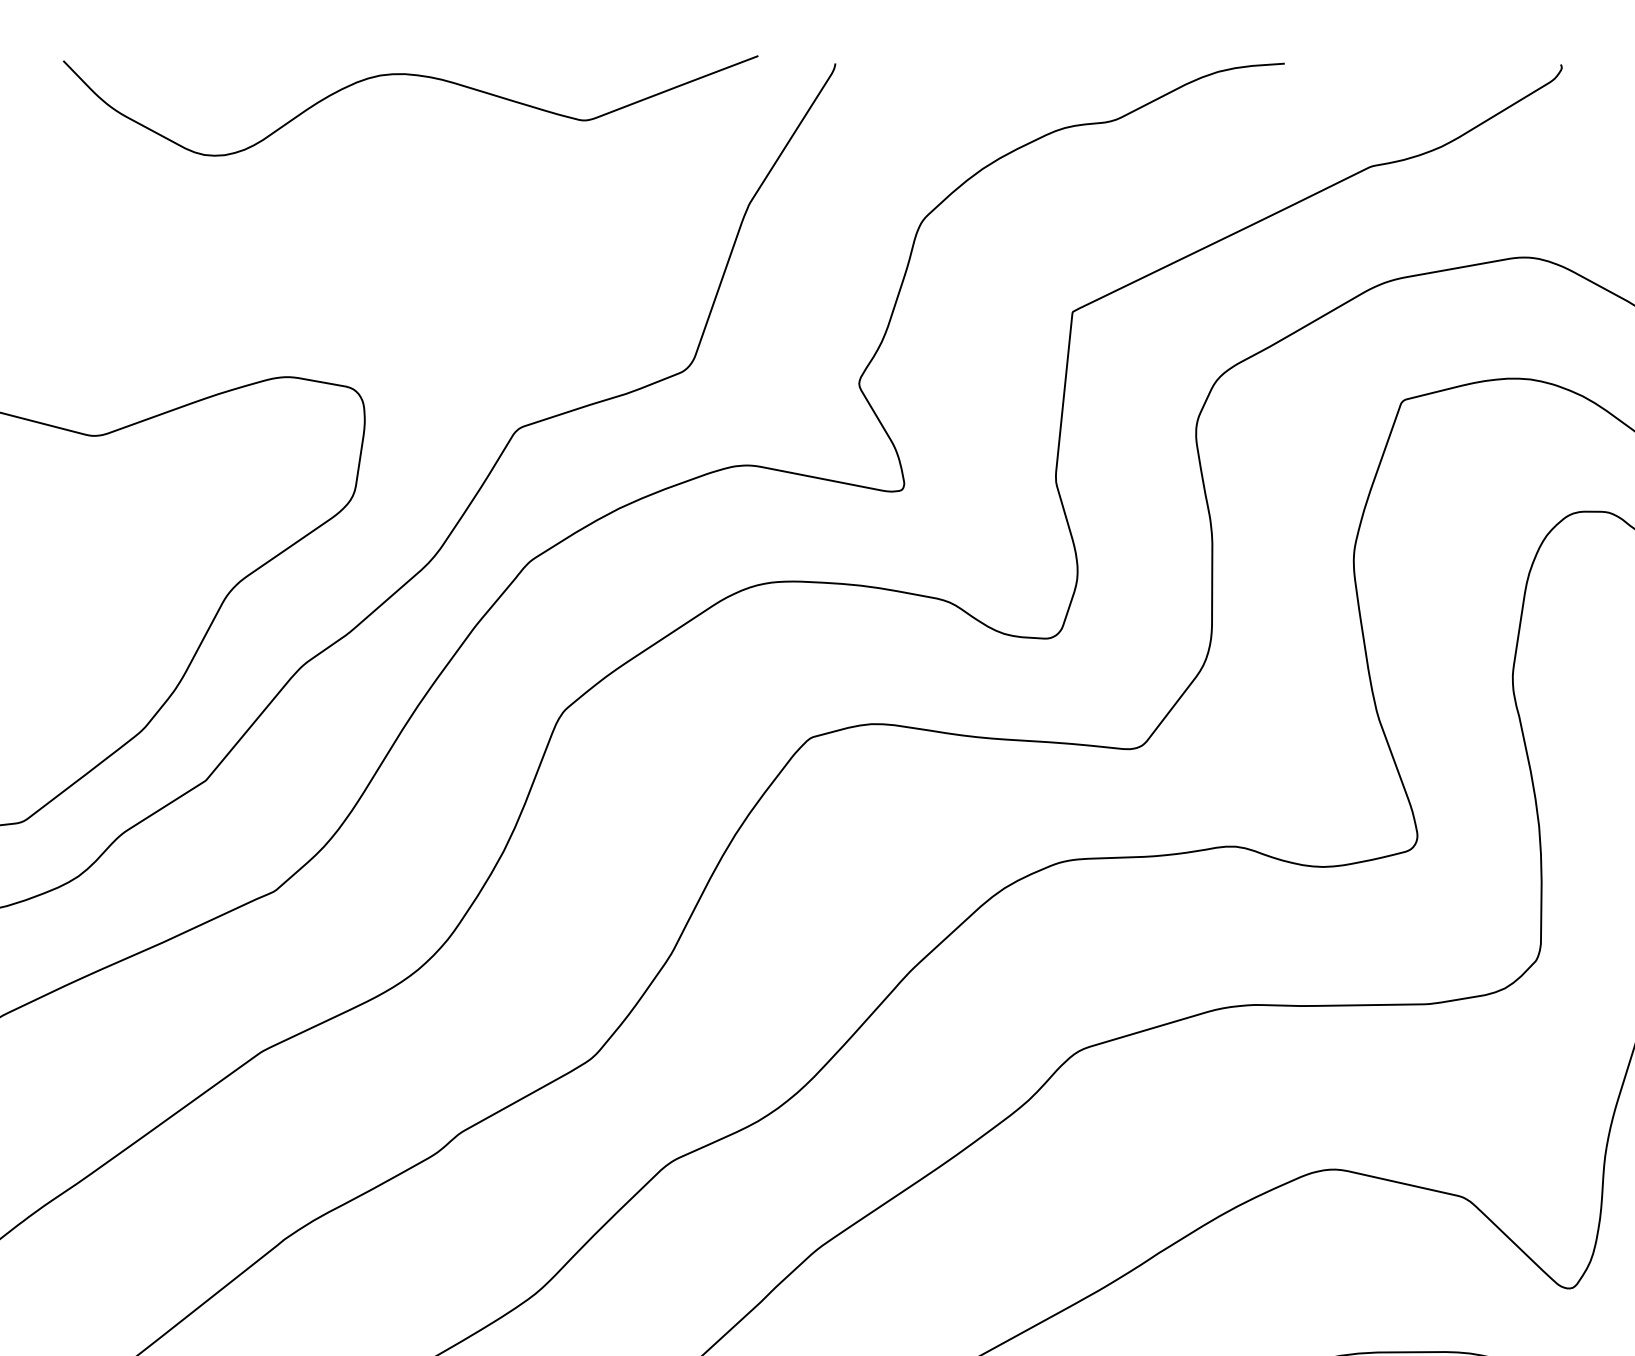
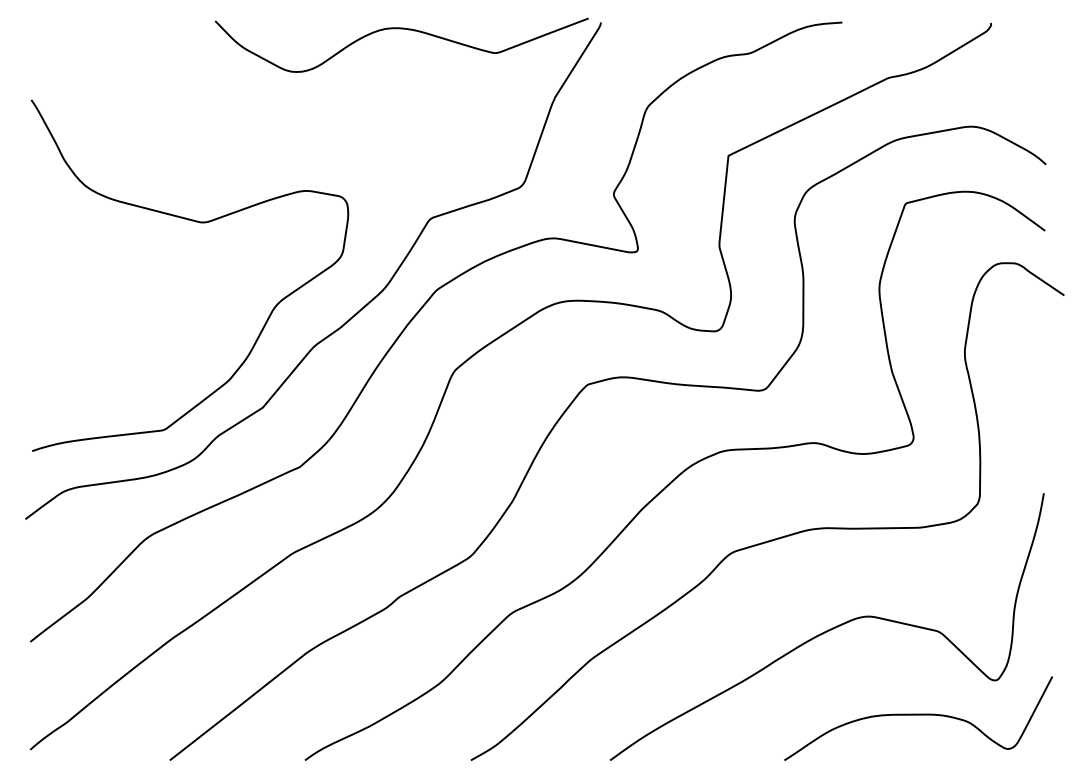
curve: (409, 76) -> (401, 29), moved

